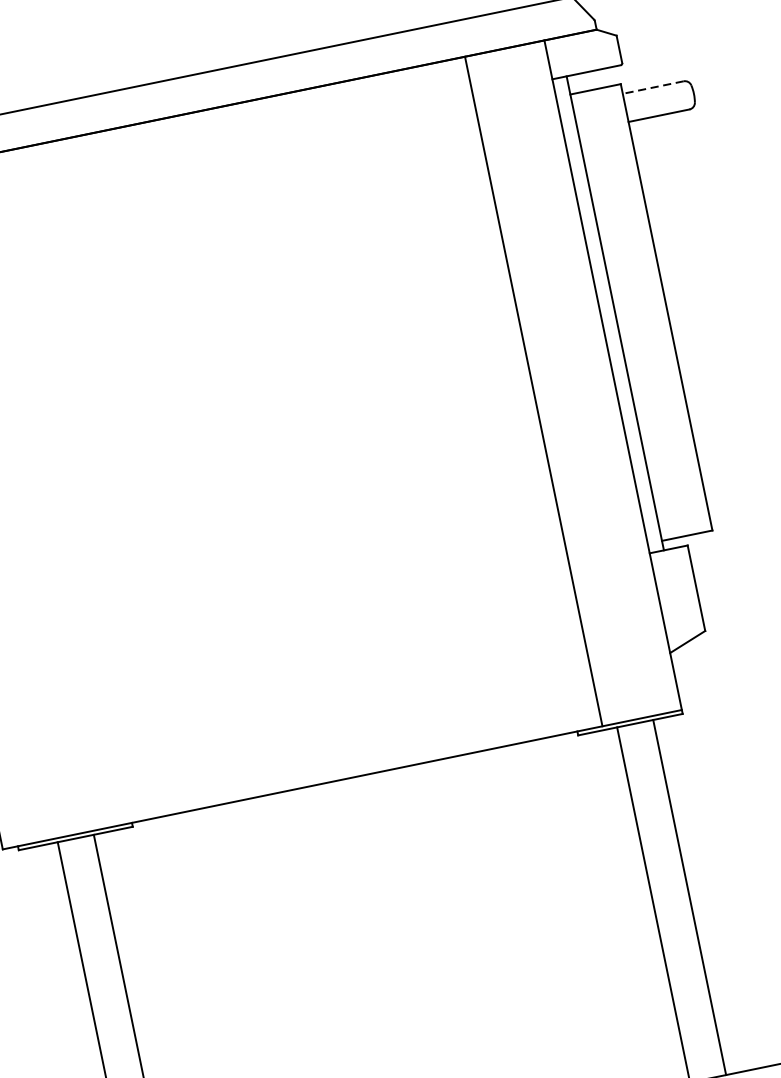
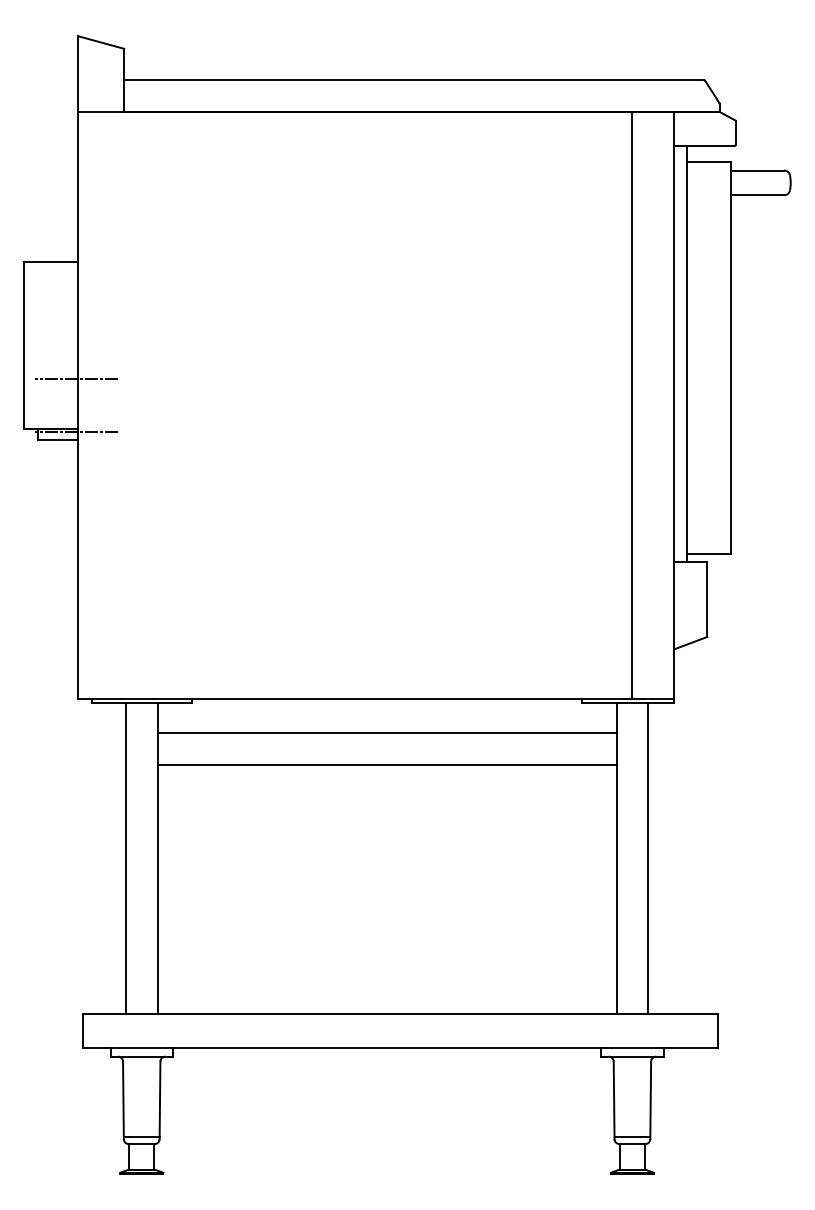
line: (653, 87) -> (757, 170), dashed -> solid
line: (533, 391) -> (632, 405), moved
line: (362, 816) -> (386, 733), added
line: (369, 851) -> (386, 764), added

